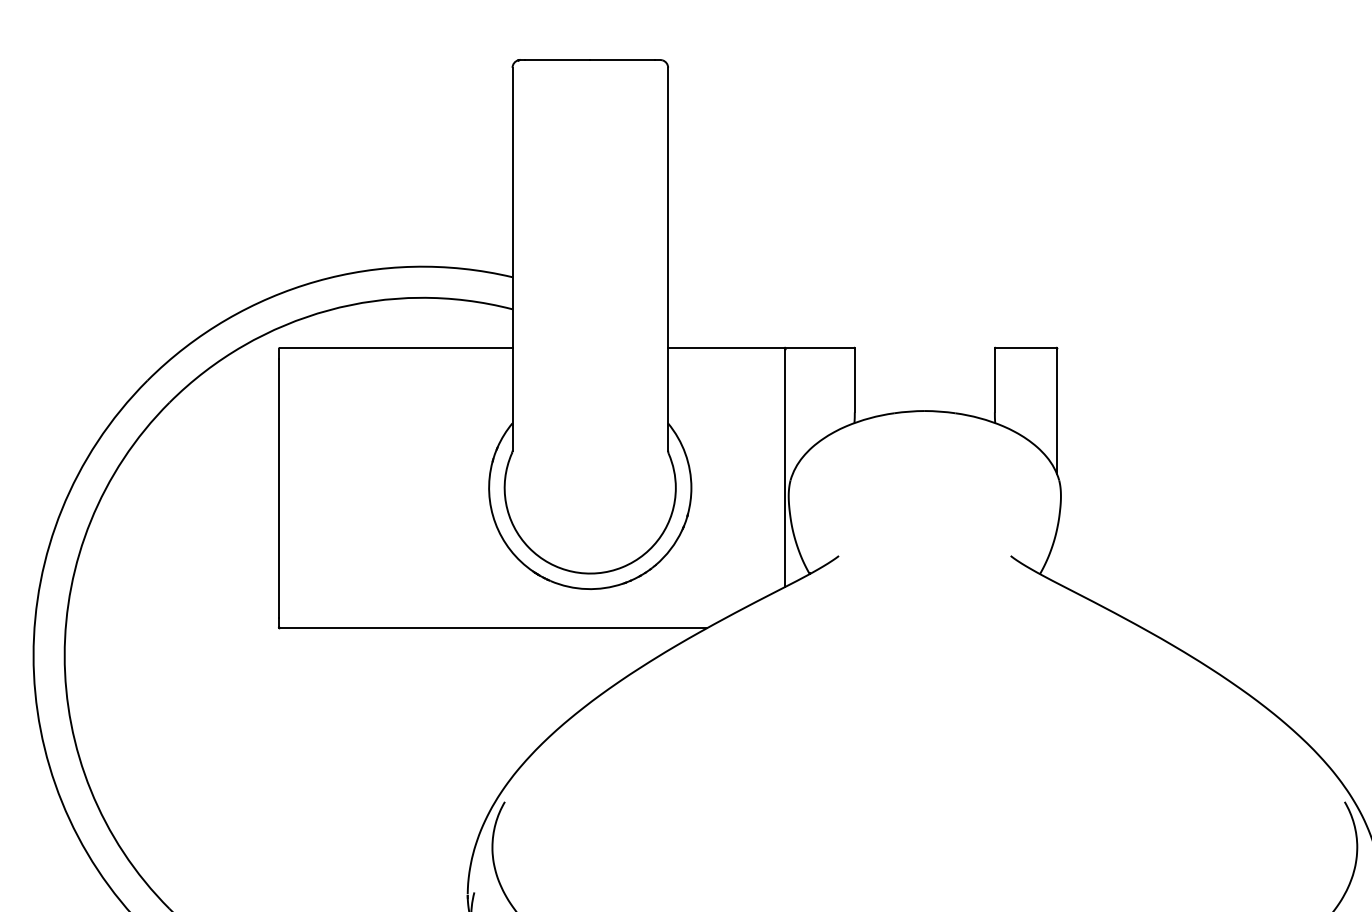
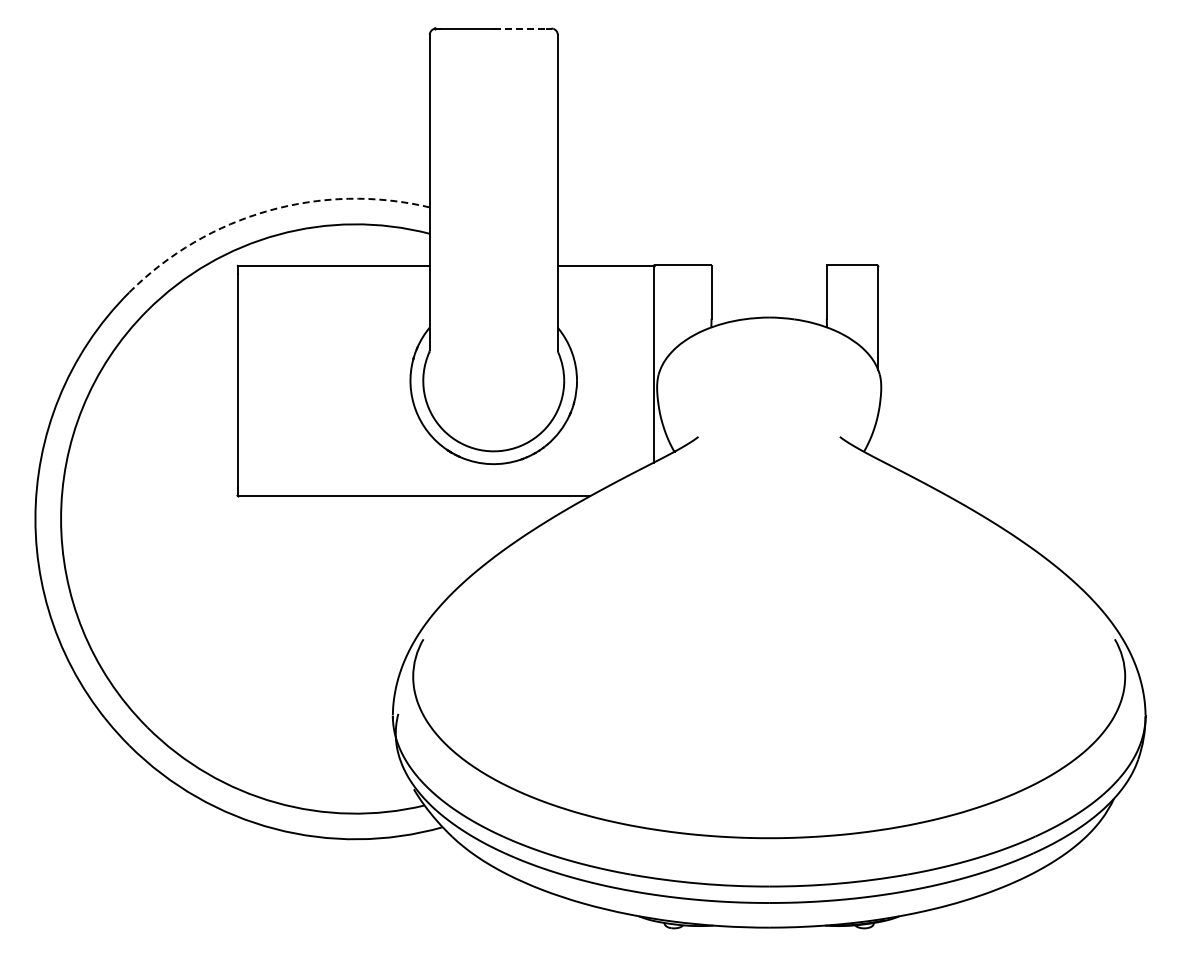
line: (622, 59) -> (520, 28), solid -> dashed
arc: (316, 280) -> (268, 210), solid -> dashed

